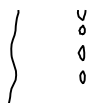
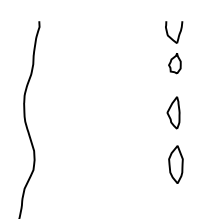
part: (82, 76) -> (175, 162), size x1.4

